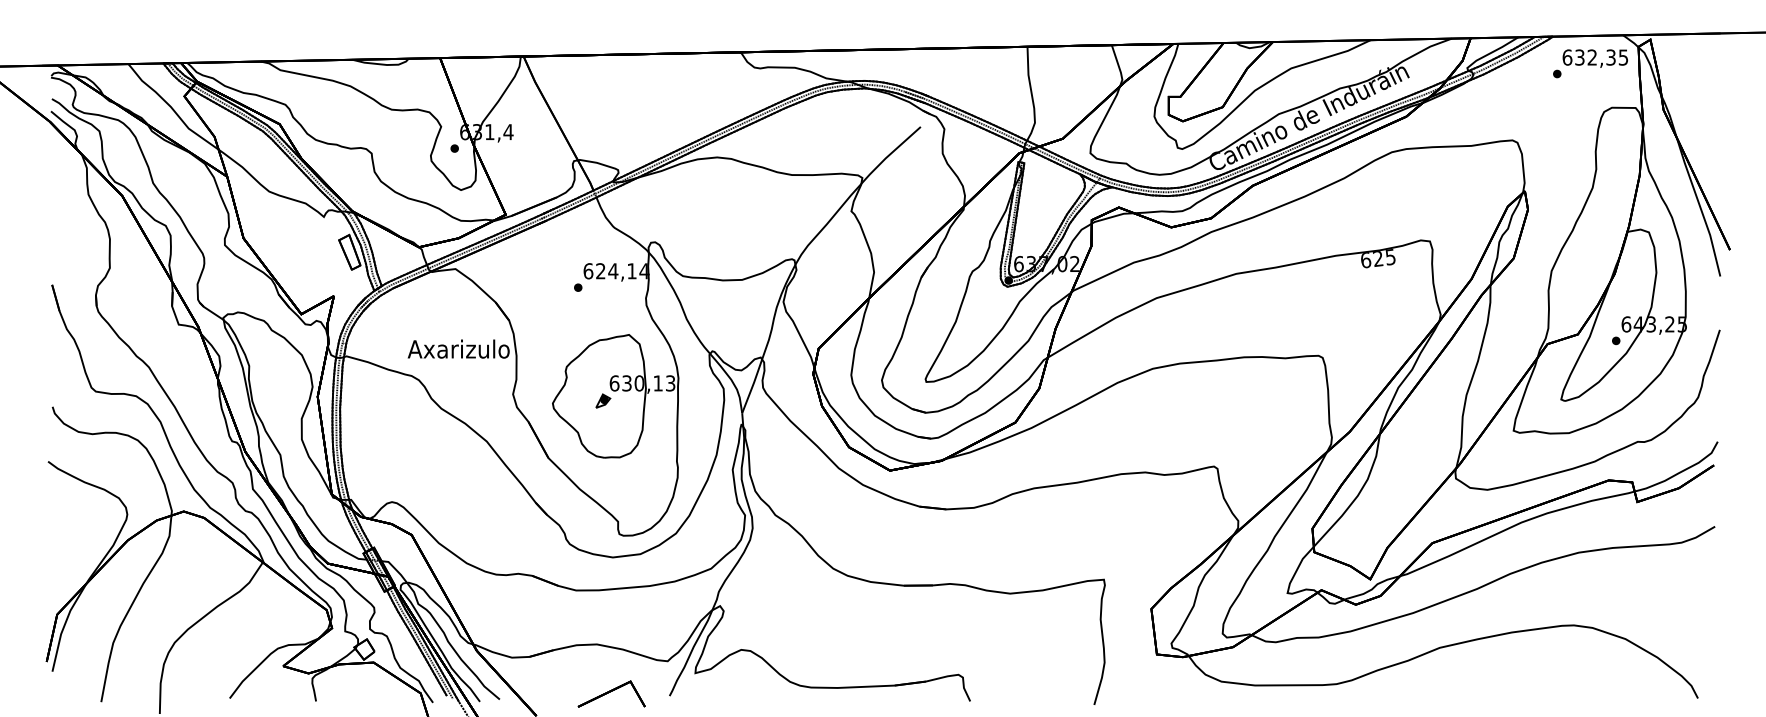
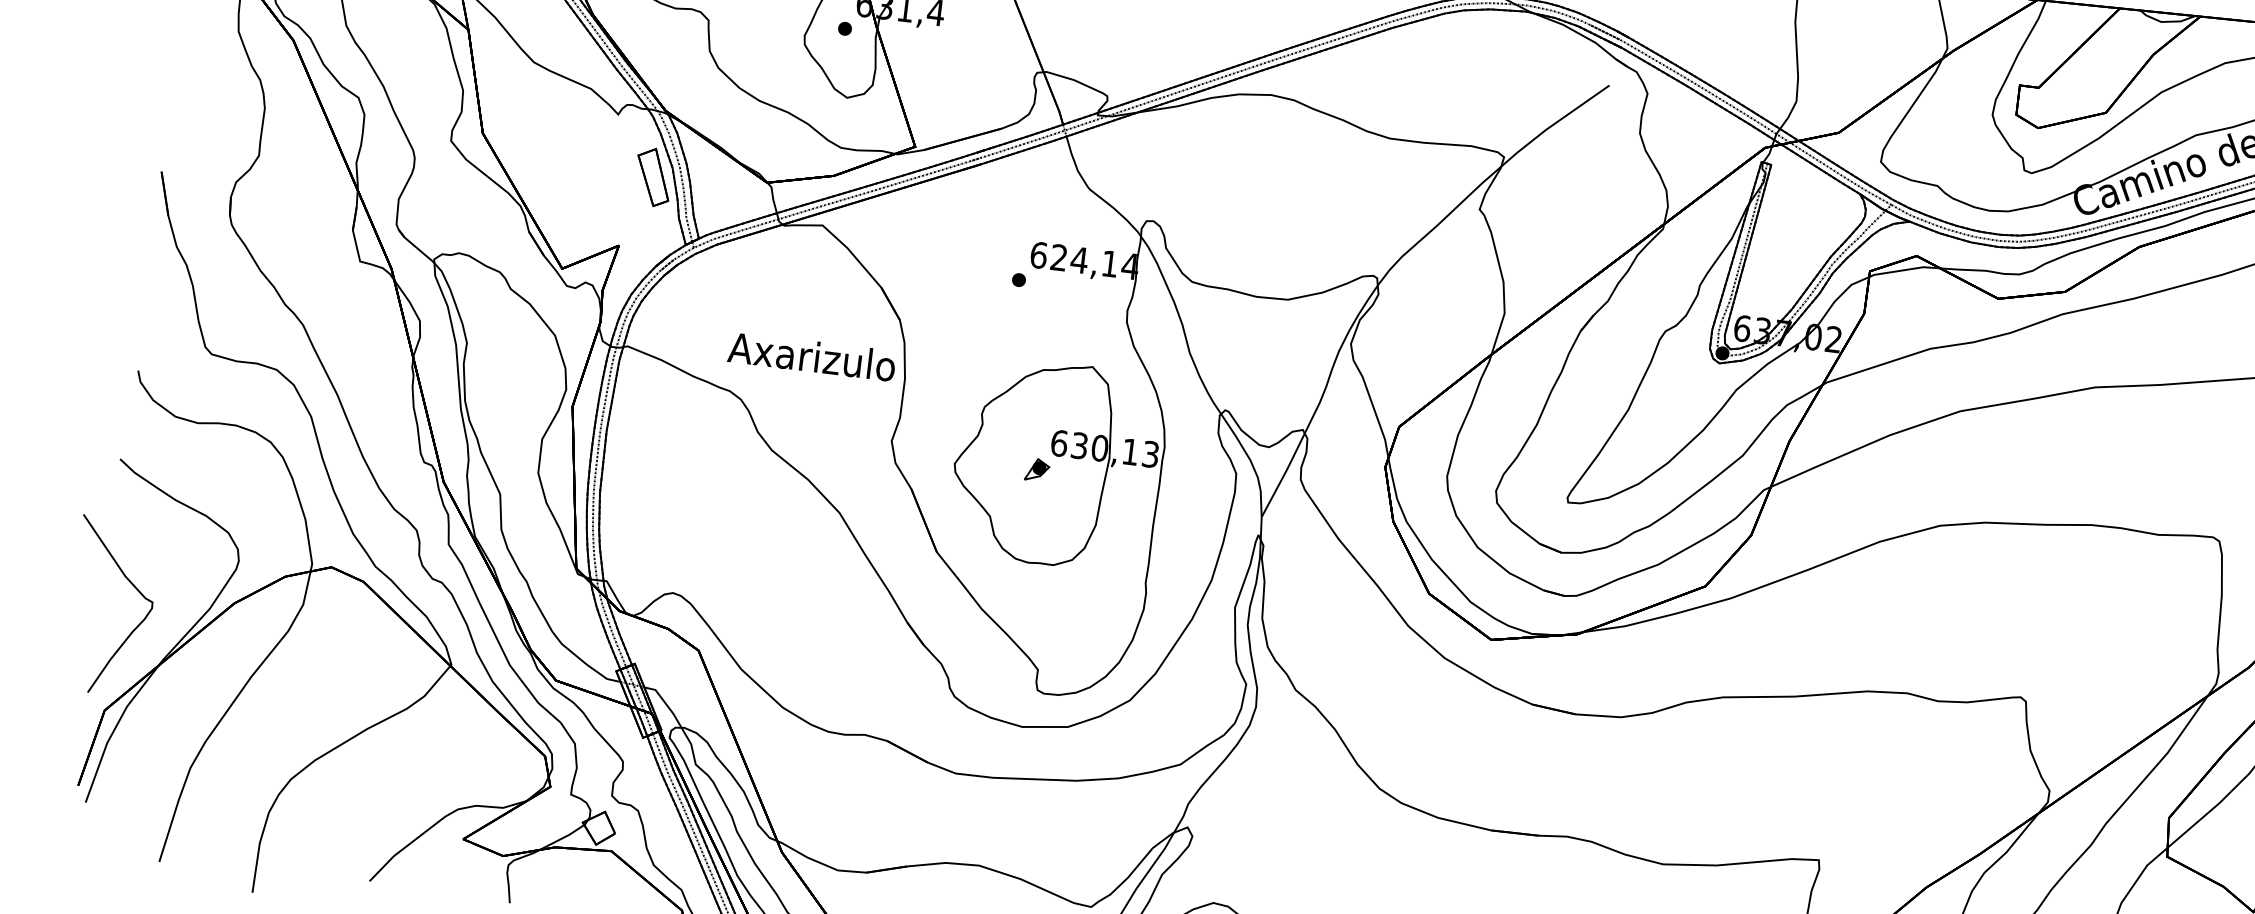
part: (65, 538) -> (133, 587), added

